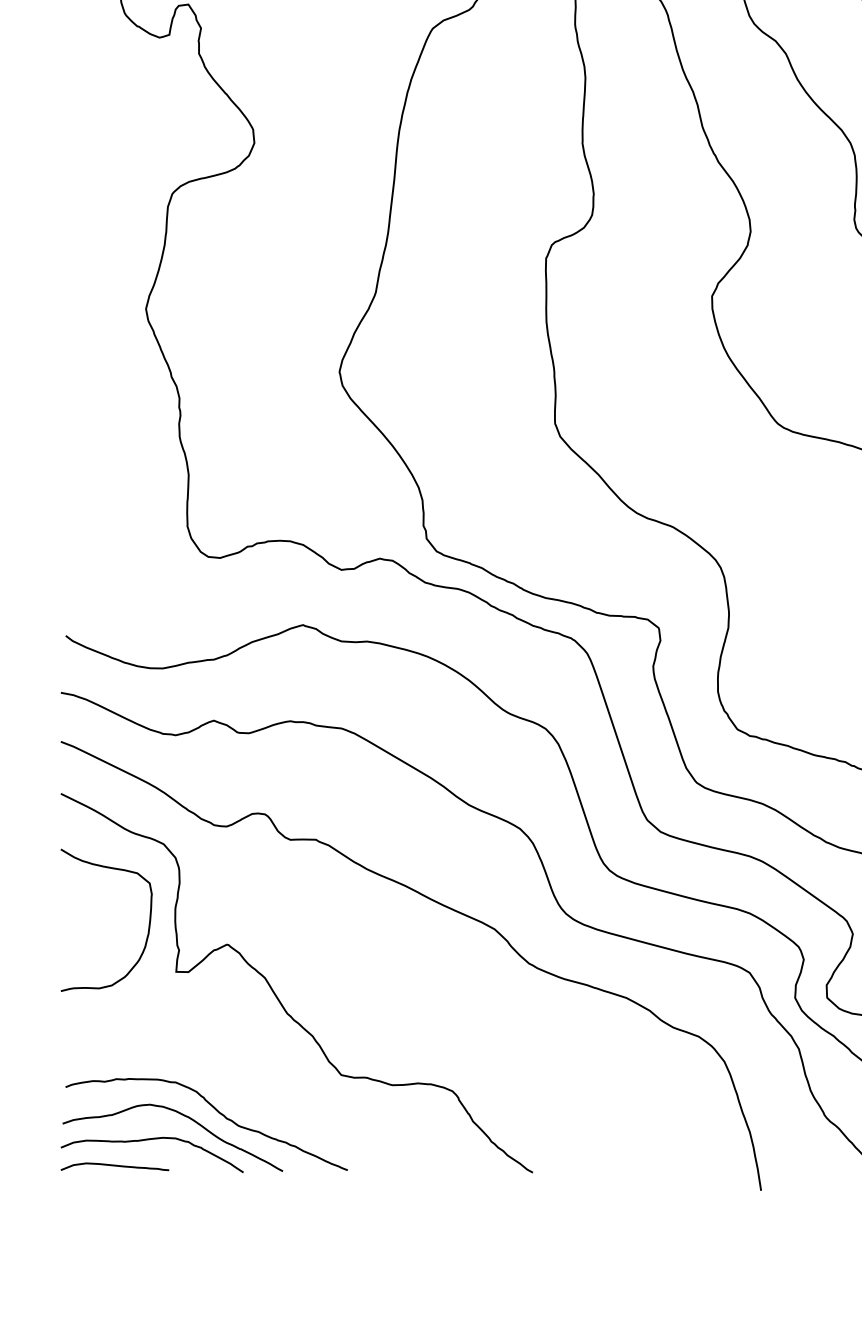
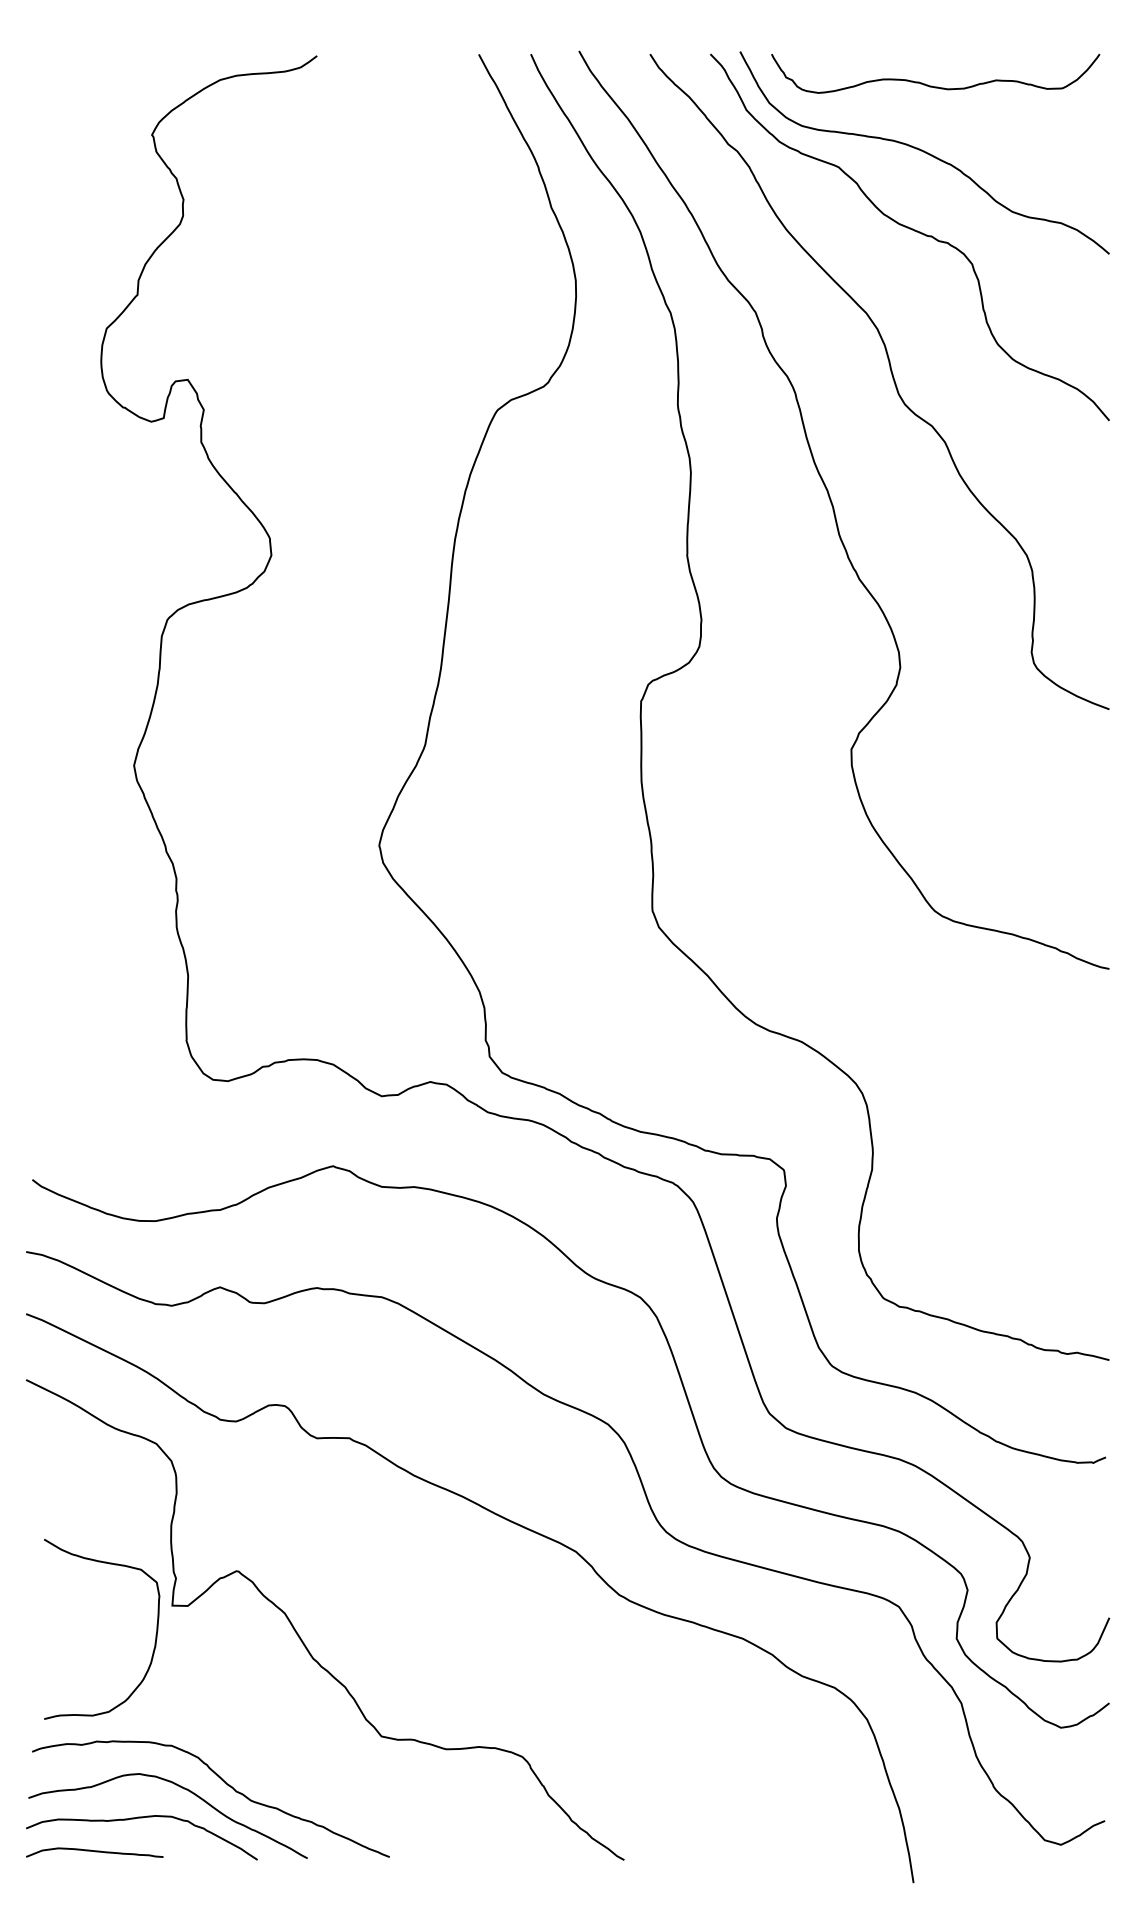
curve: (148, 924) -> (155, 1634), moved

